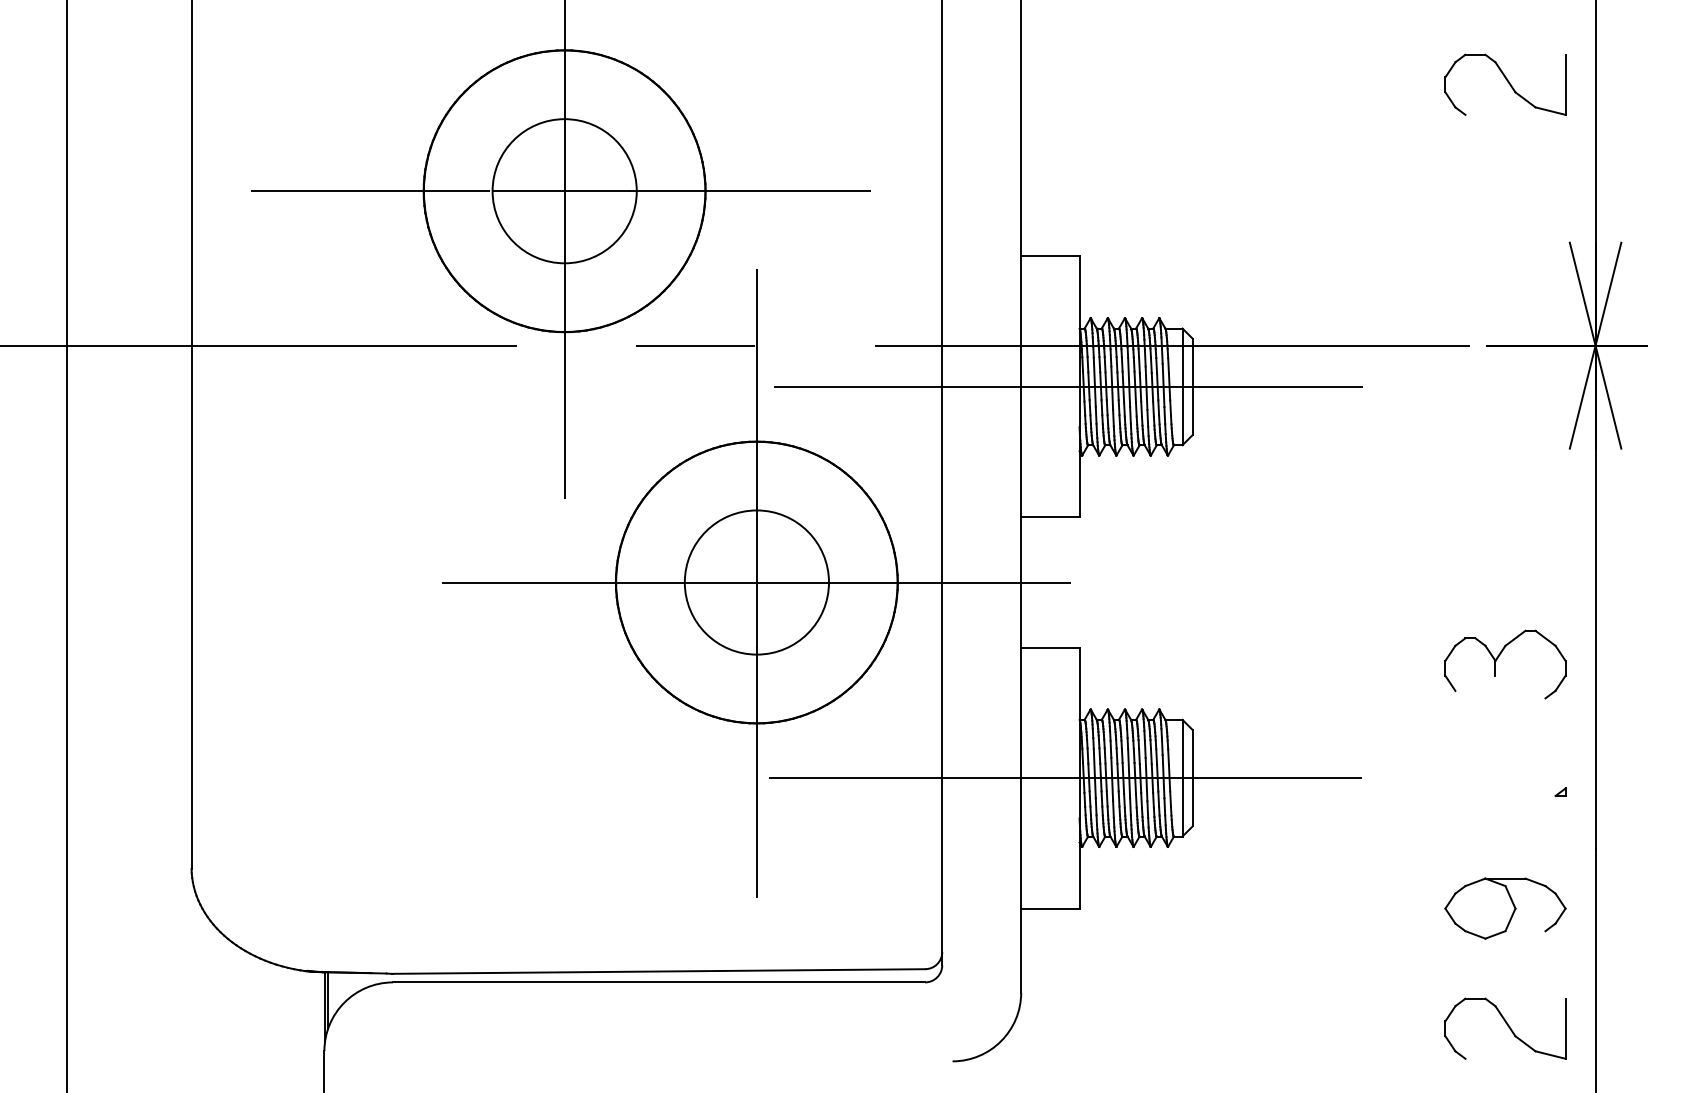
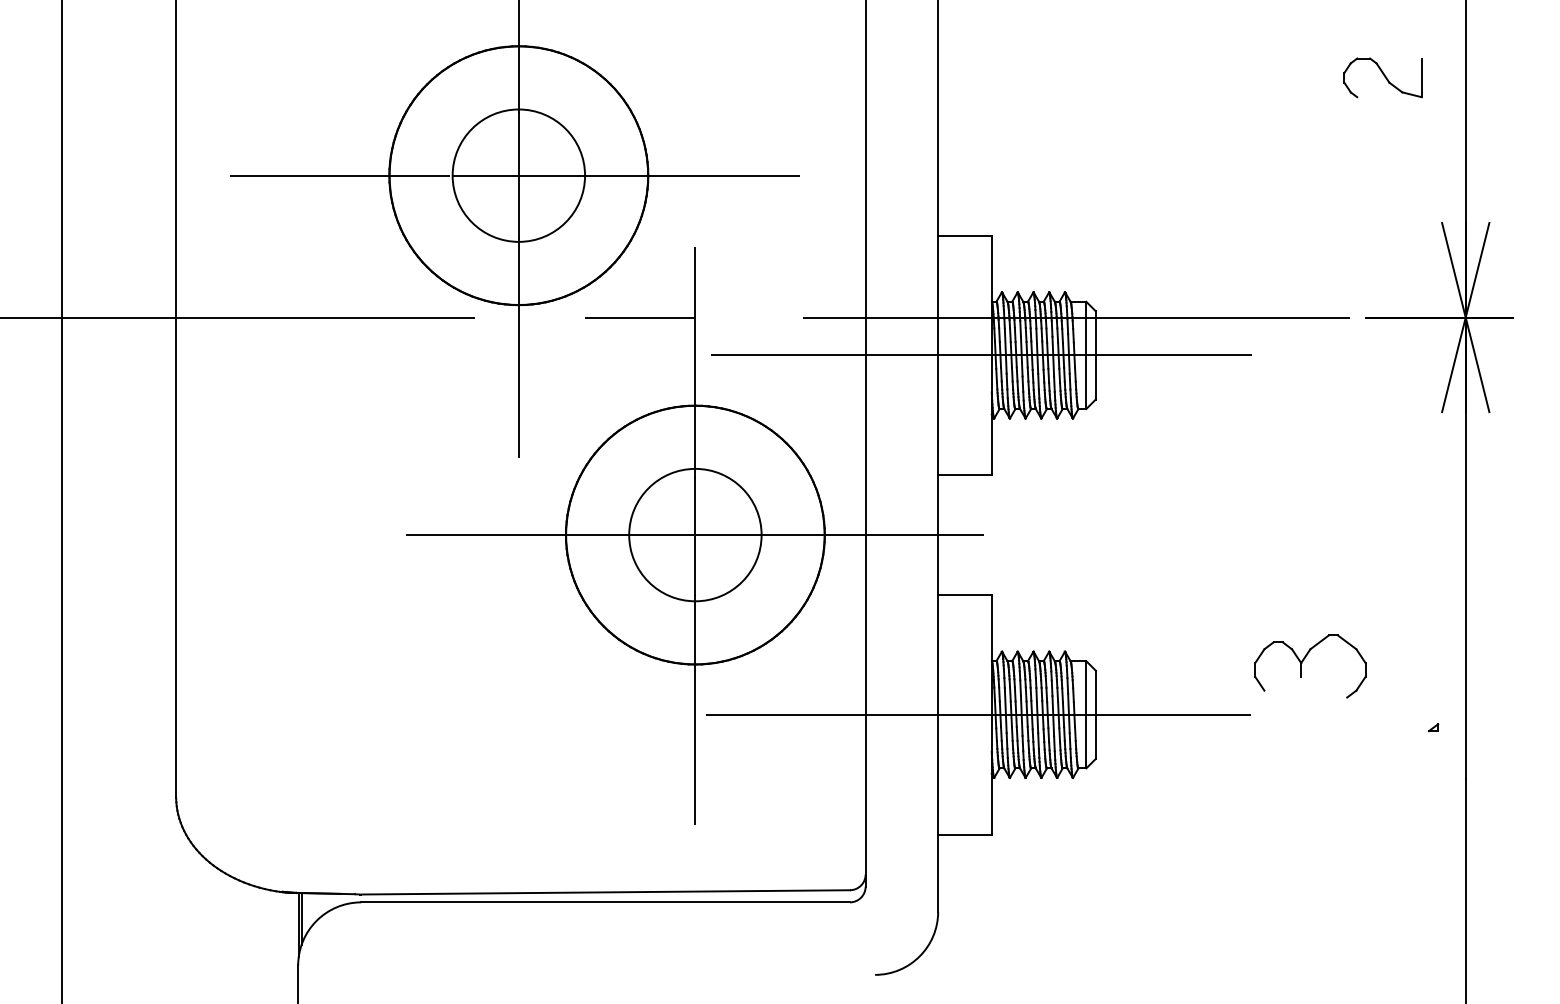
part: (1505, 84) -> (1382, 77), size x0.7
part: (1498, 658) -> (1304, 660), moved
part: (1505, 908) -> (1382, 834), removed
part: (1505, 1028) -> (1382, 944), removed

